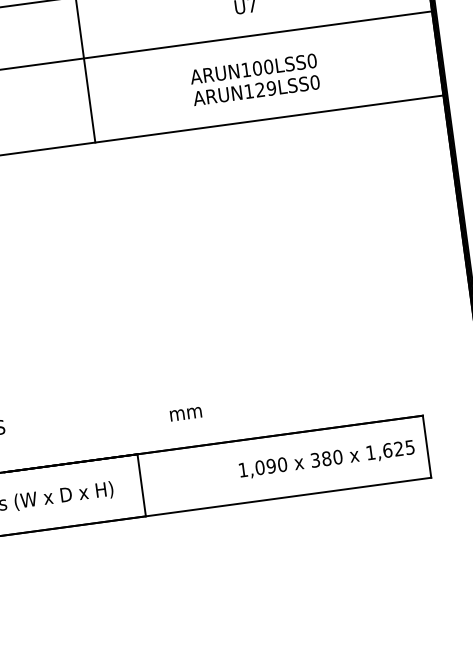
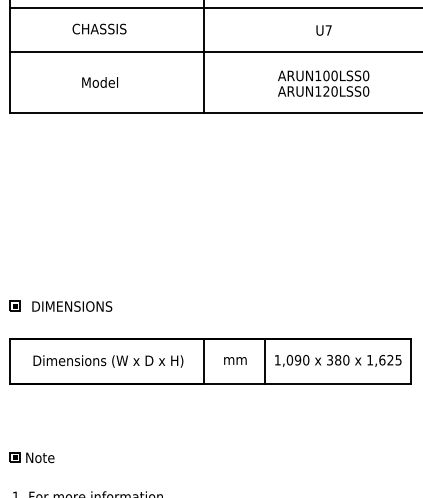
text: (271, 88) -> (334, 91), ARUN129LSS0 -> ARUN120LSS0
text: (186, 413) -> (235, 360), moved
line: (225, 472) -> (264, 360), added

